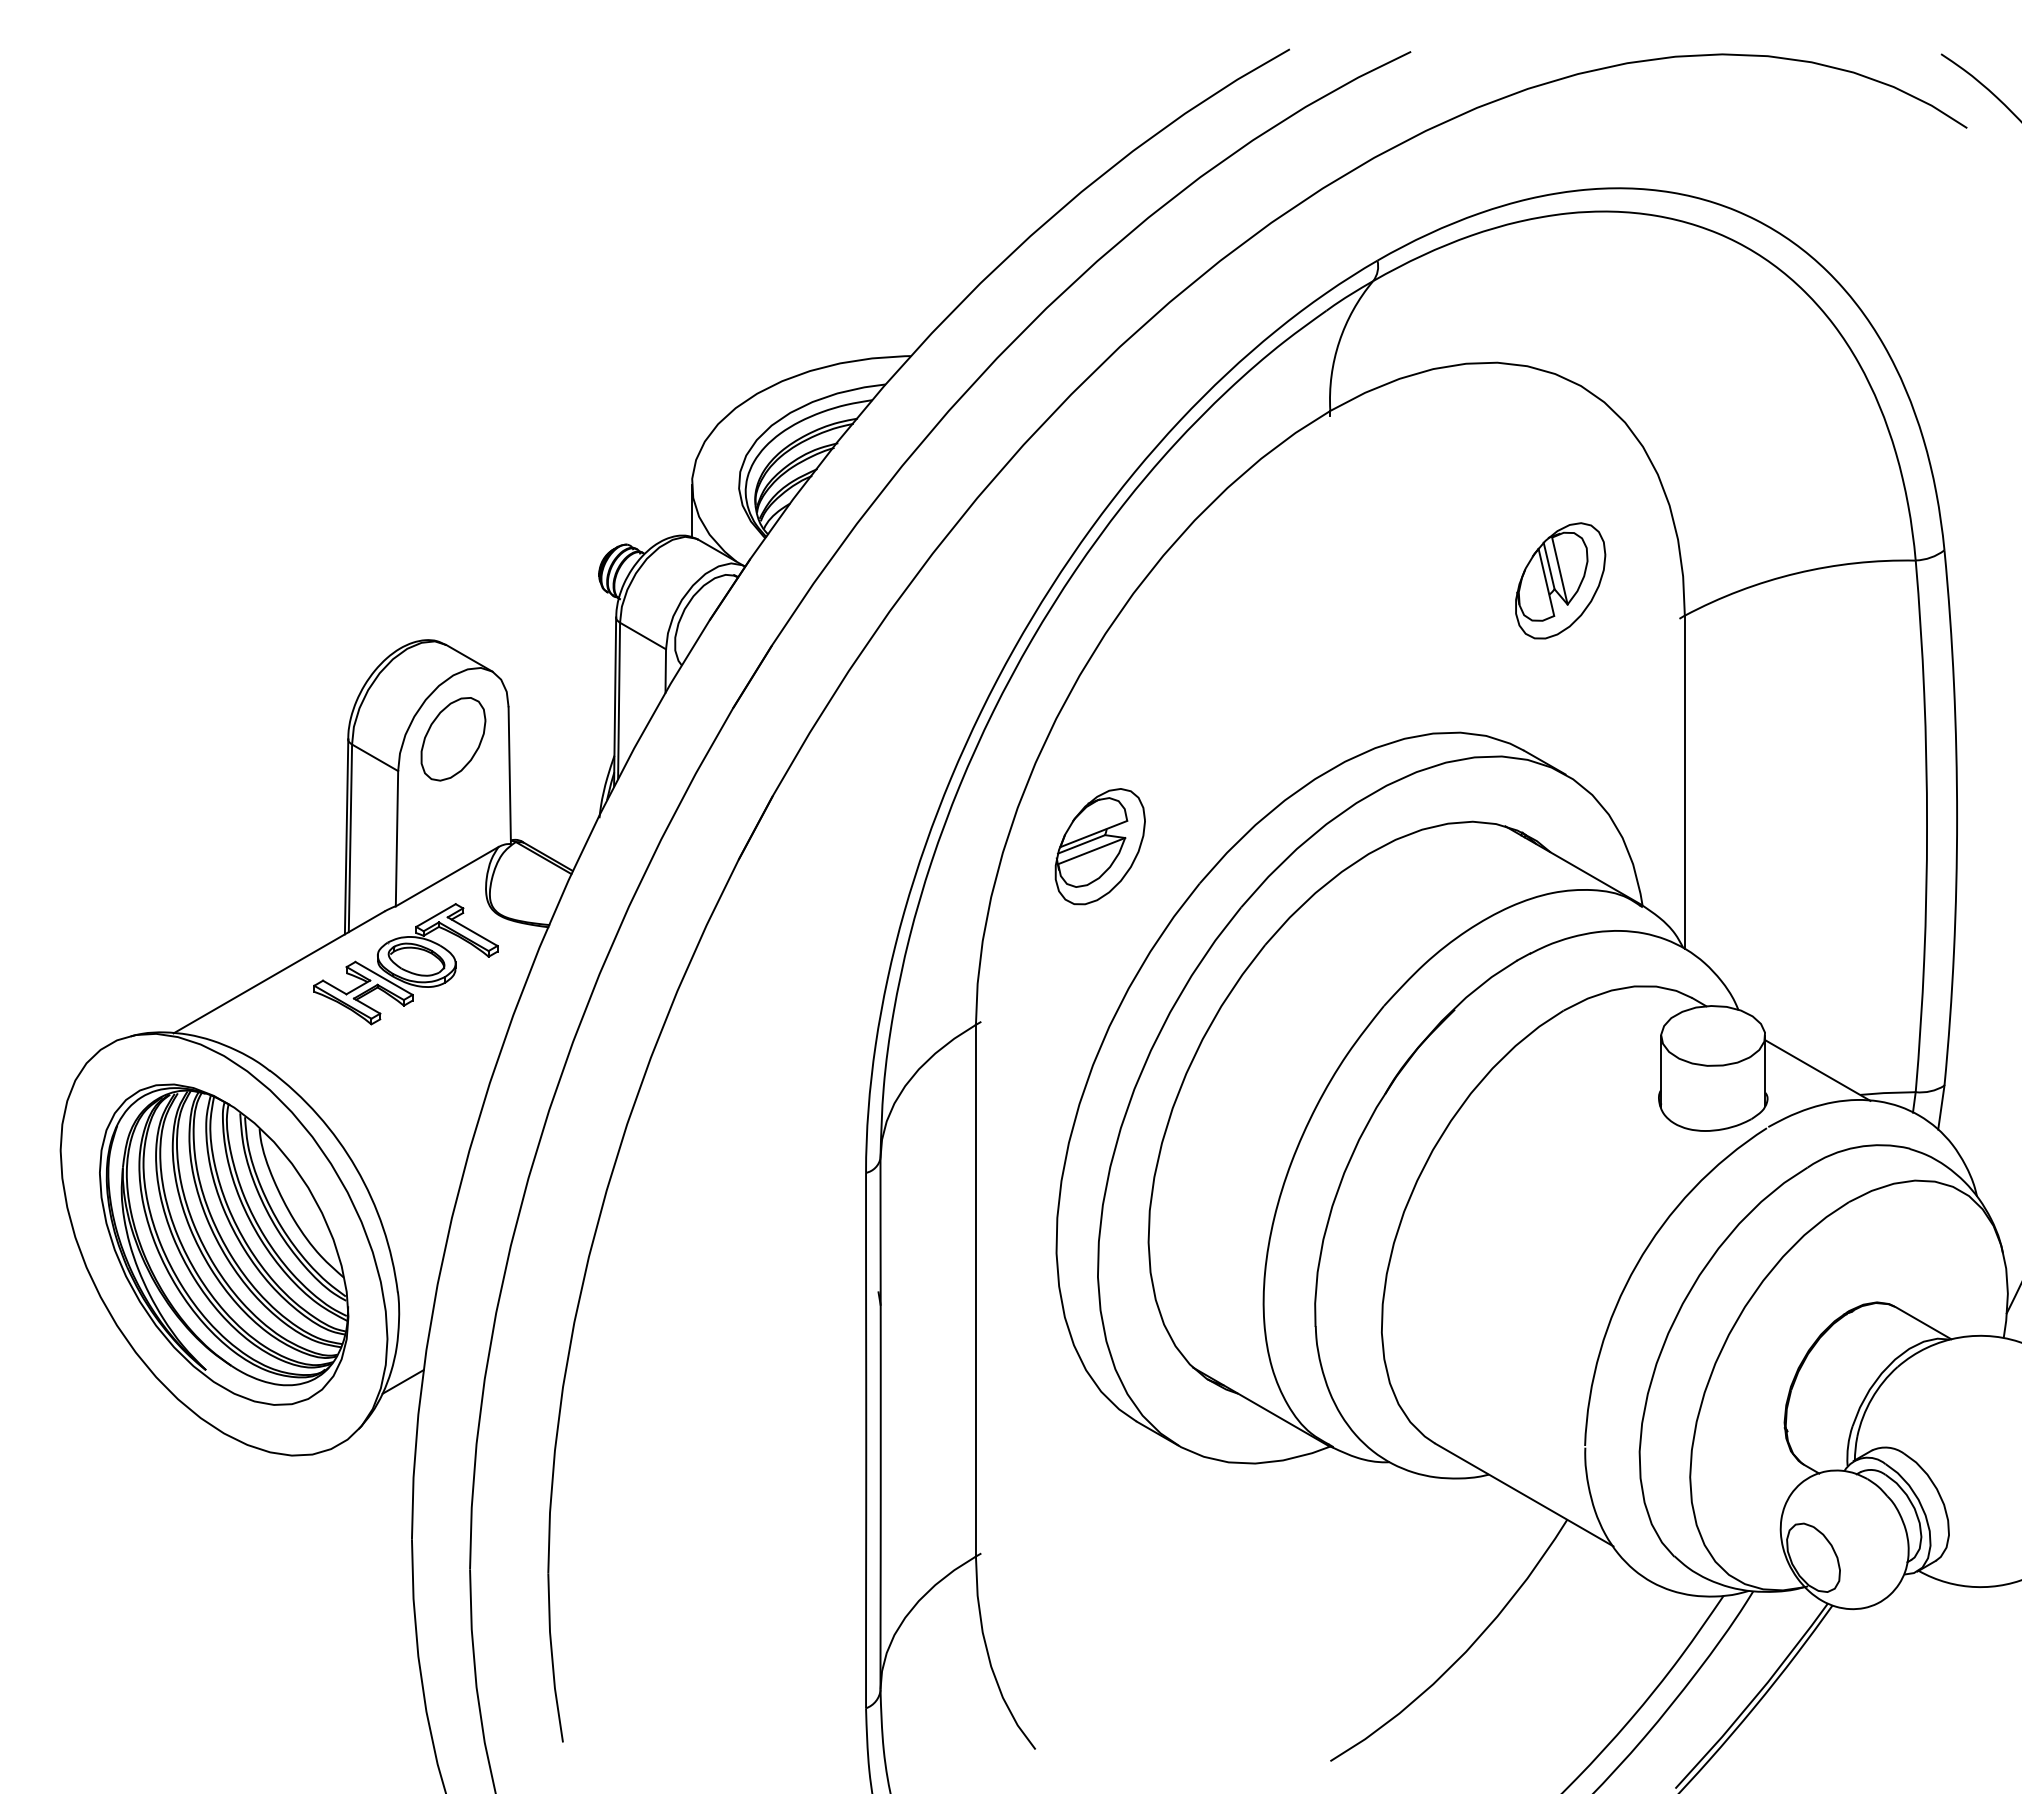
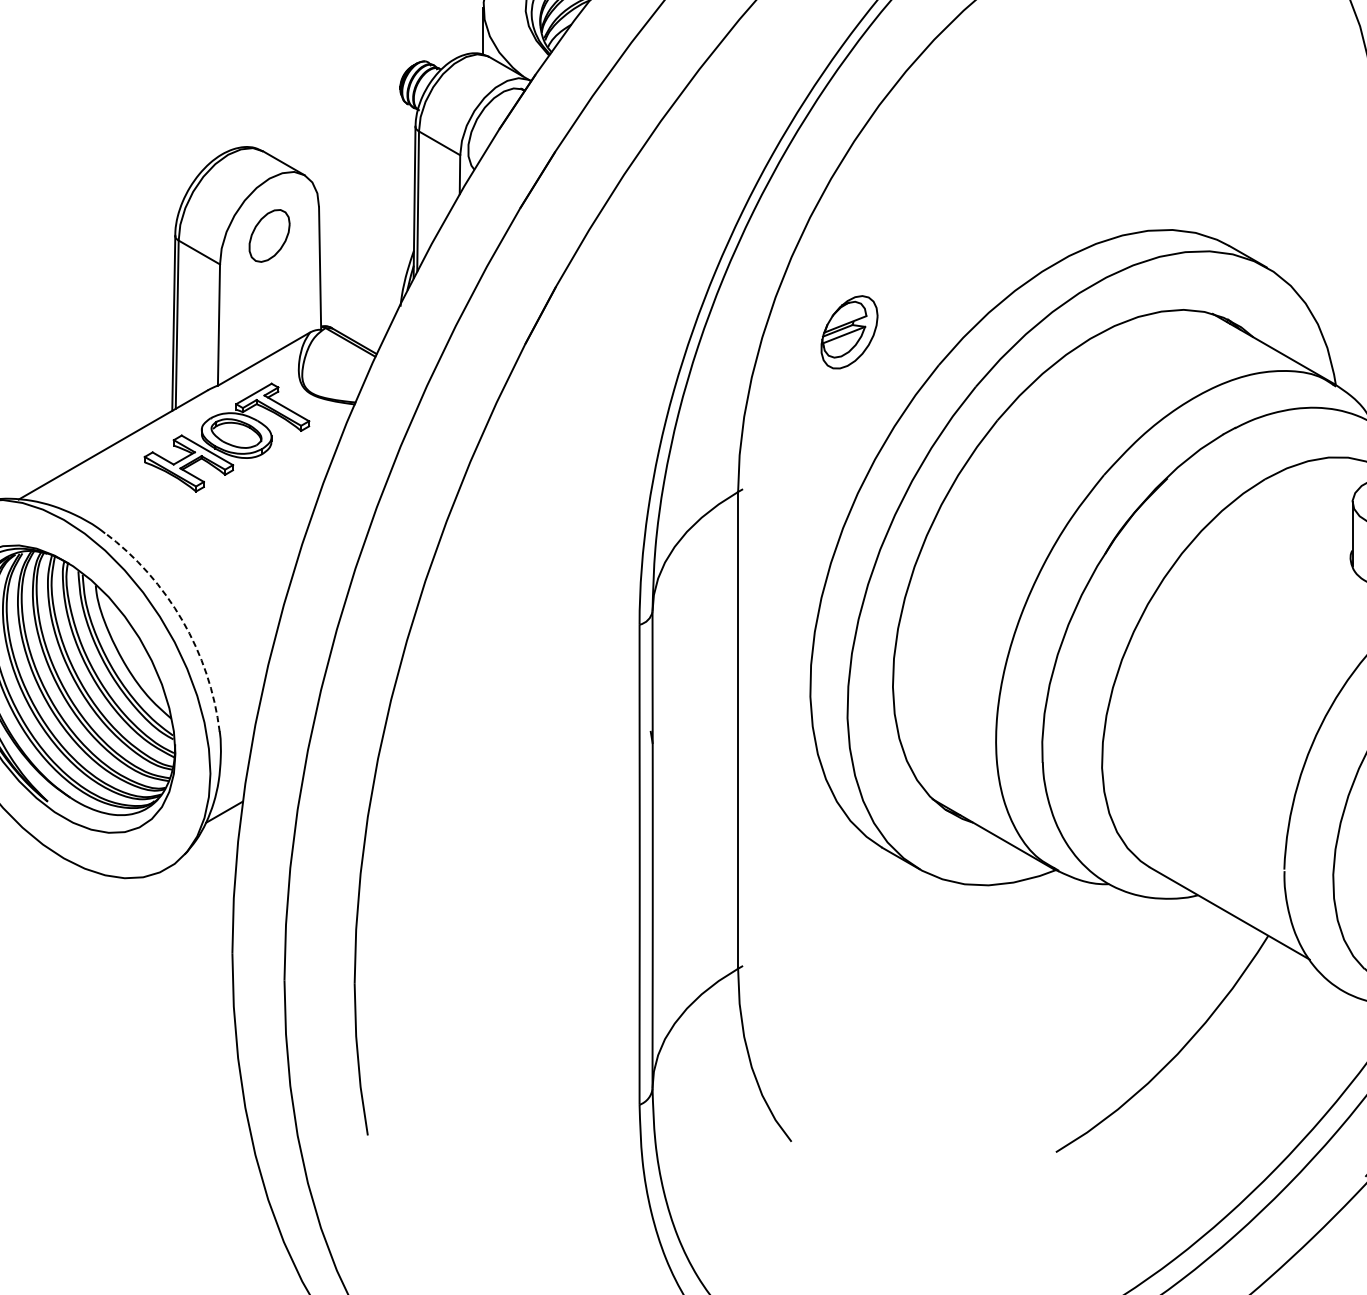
part: (1560, 580) -> (1262, 93), removed
part: (453, 739) -> (269, 236), size x0.7
part: (1099, 846) -> (848, 332), size x0.7
arc: (356, 1168) -> (182, 620), solid -> dashed

